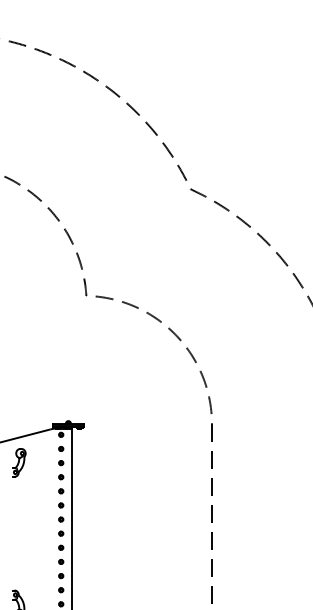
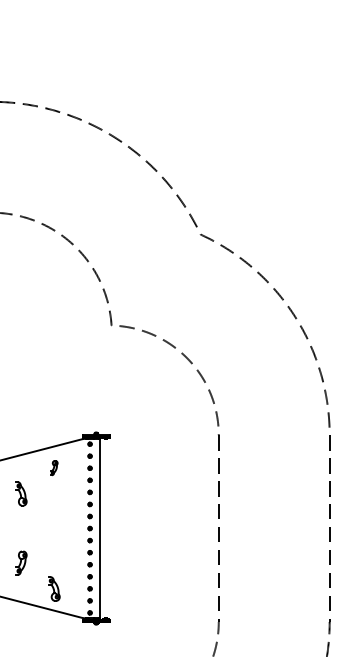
part: (19, 462) -> (54, 467), size x0.6

